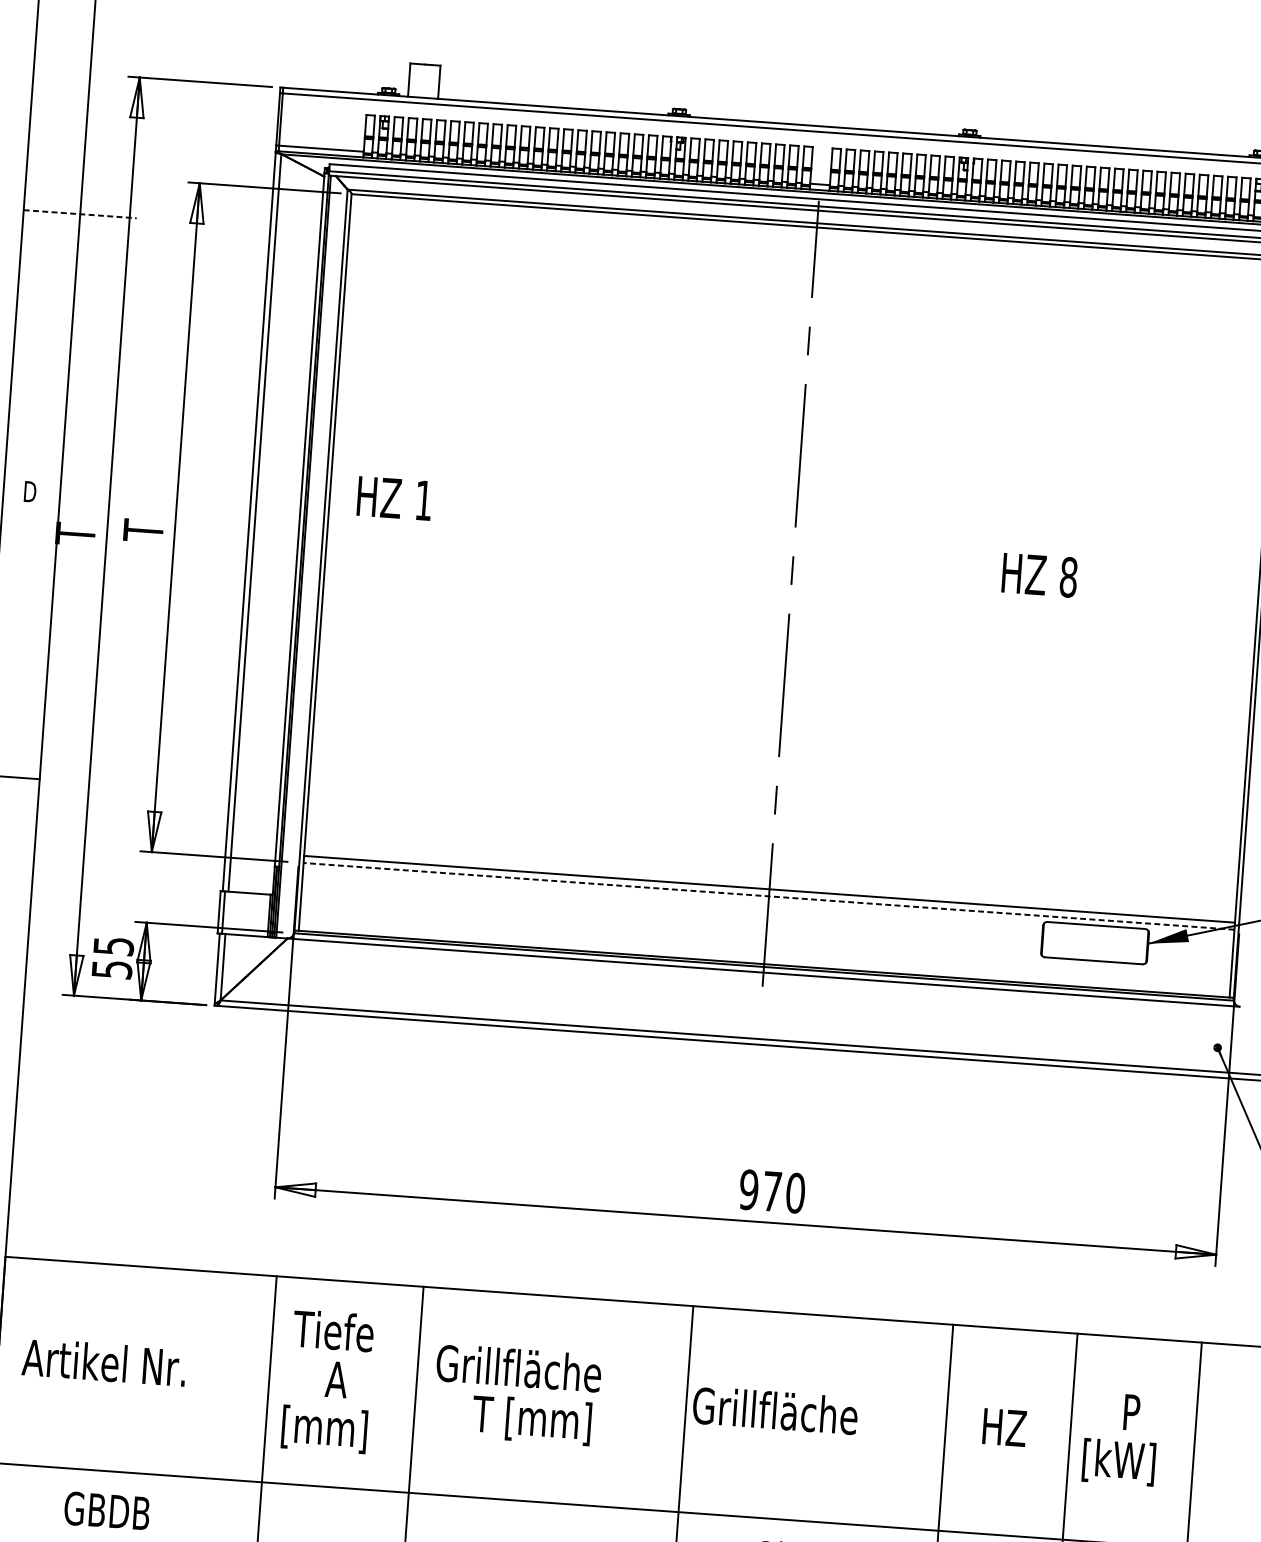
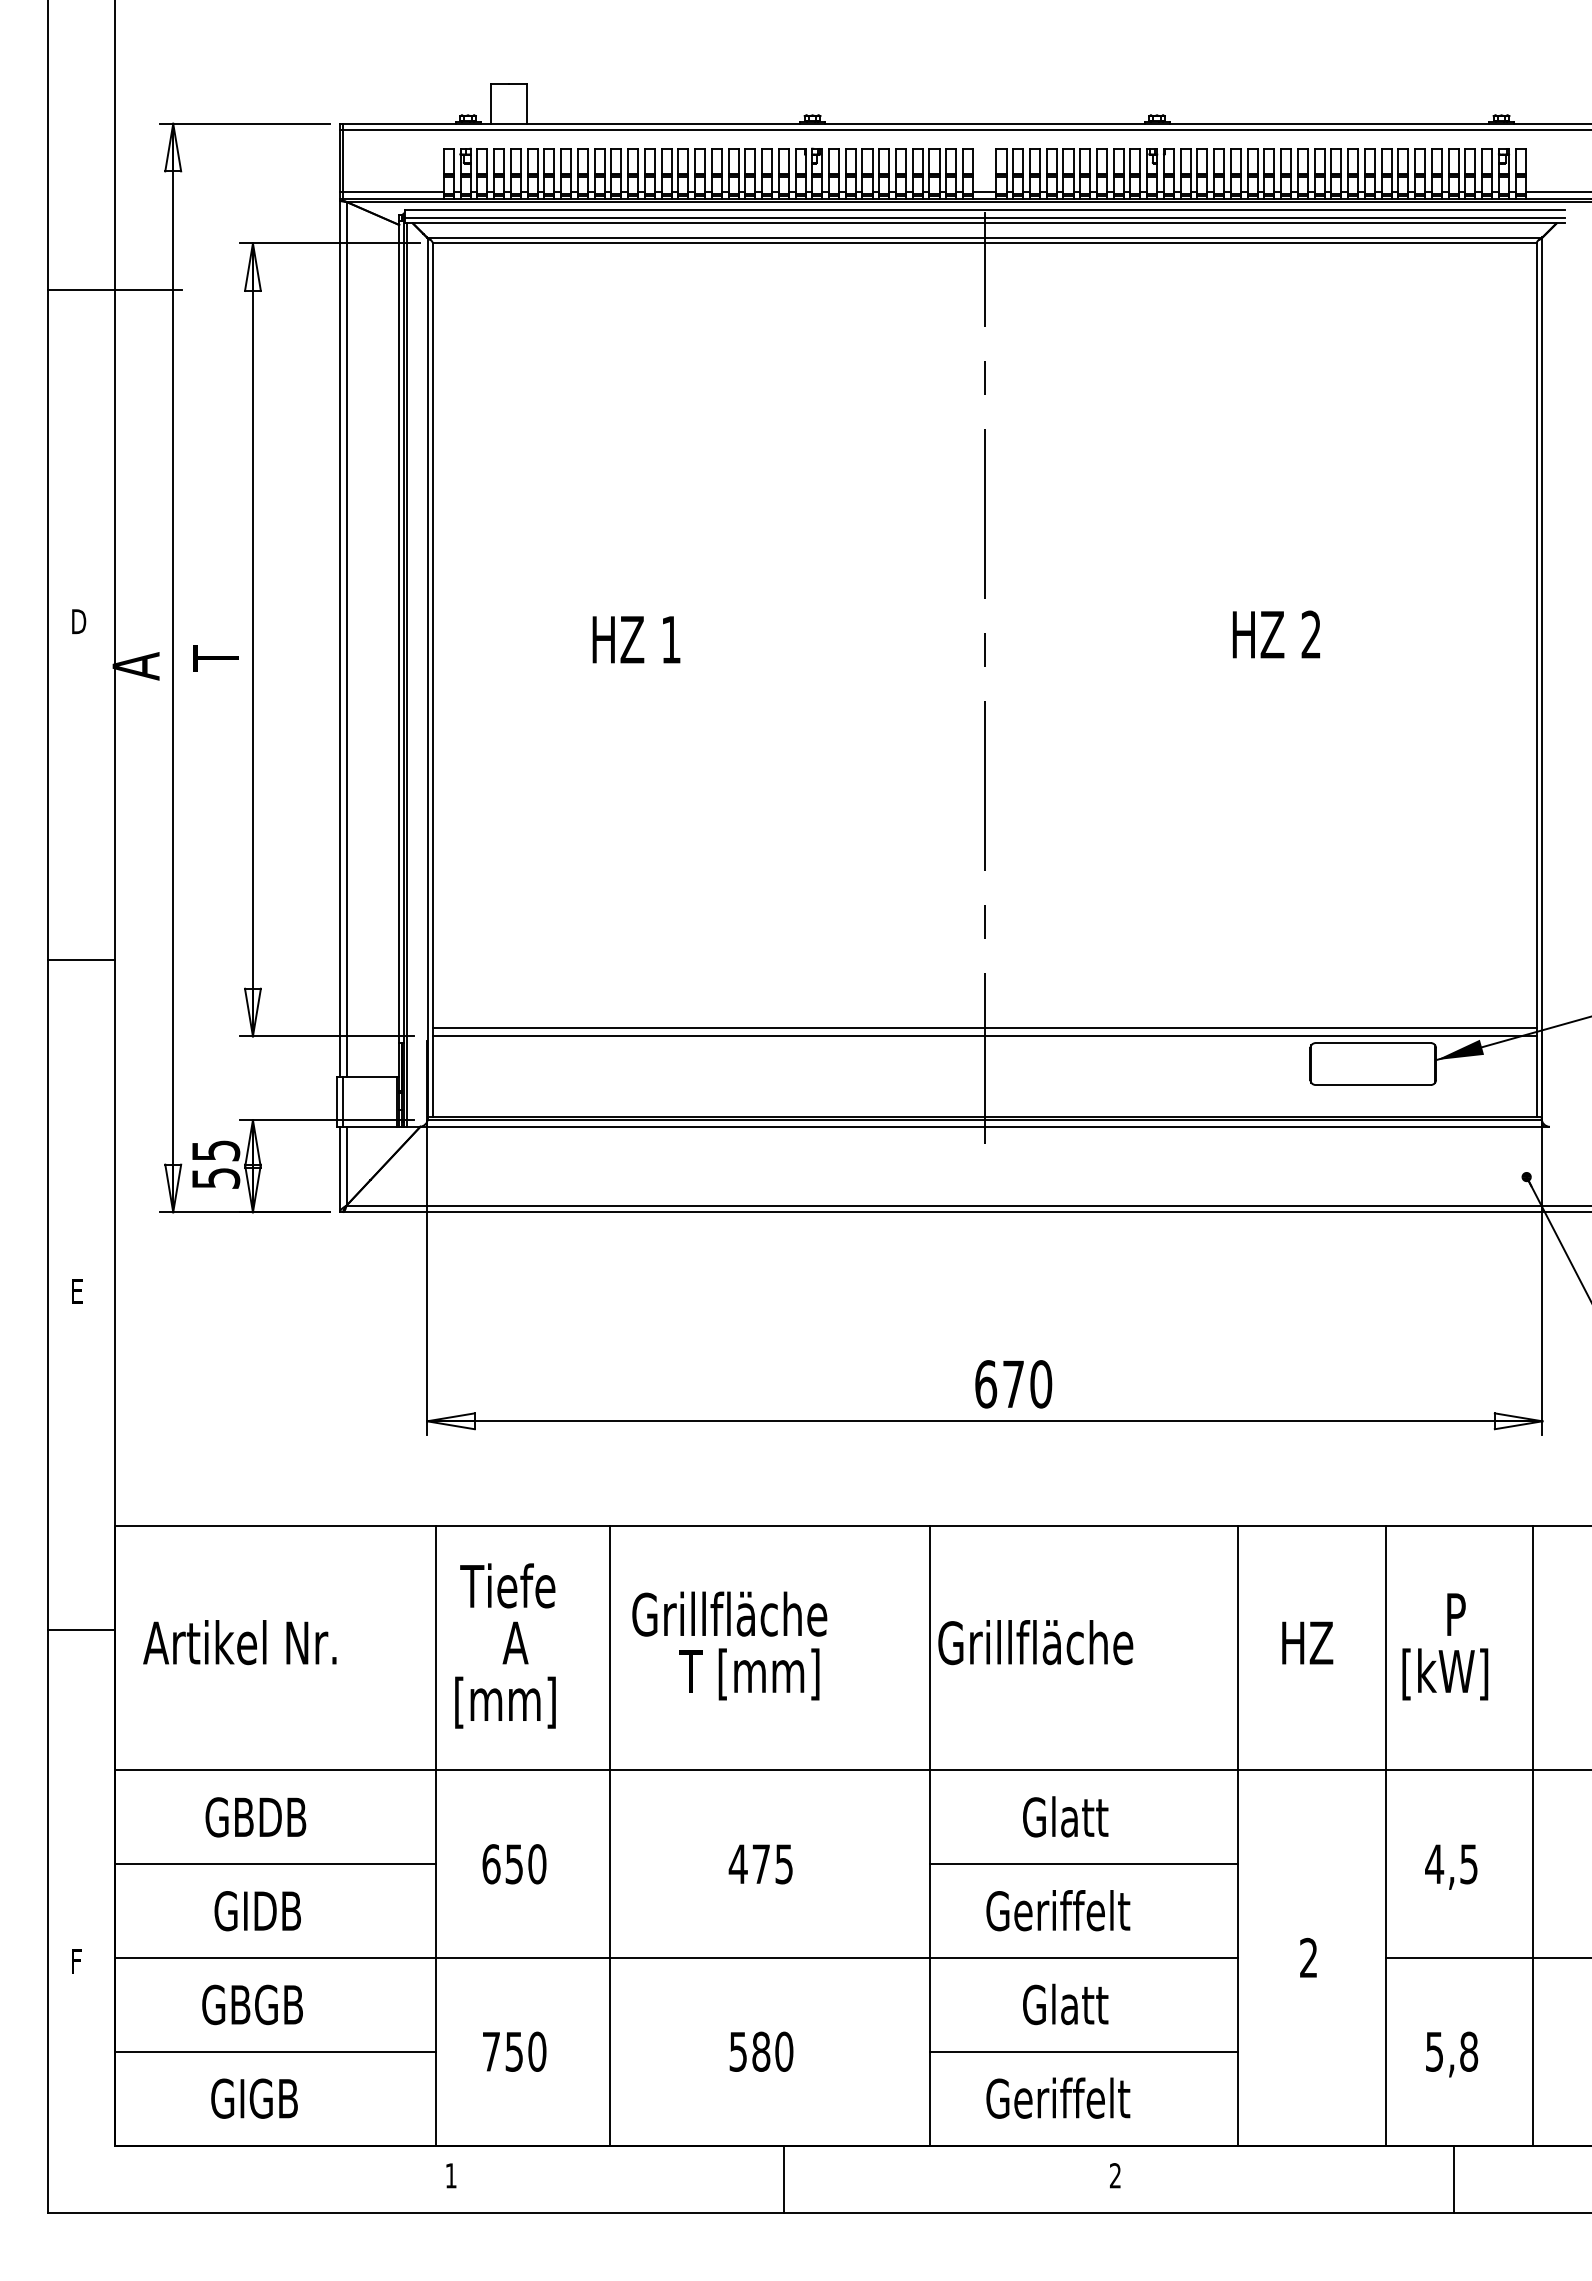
line: (80, 214) -> (114, 290), dashed -> solid
text: (394, 498) -> (636, 639), moved
text: (75, 533) -> (135, 666), T -> A
text: (1068, 577) -> (1311, 634), 8 -> 2
line: (768, 896) -> (984, 1036), dashed -> solid
text: (749, 1190) -> (986, 1384), 970 -> 670

